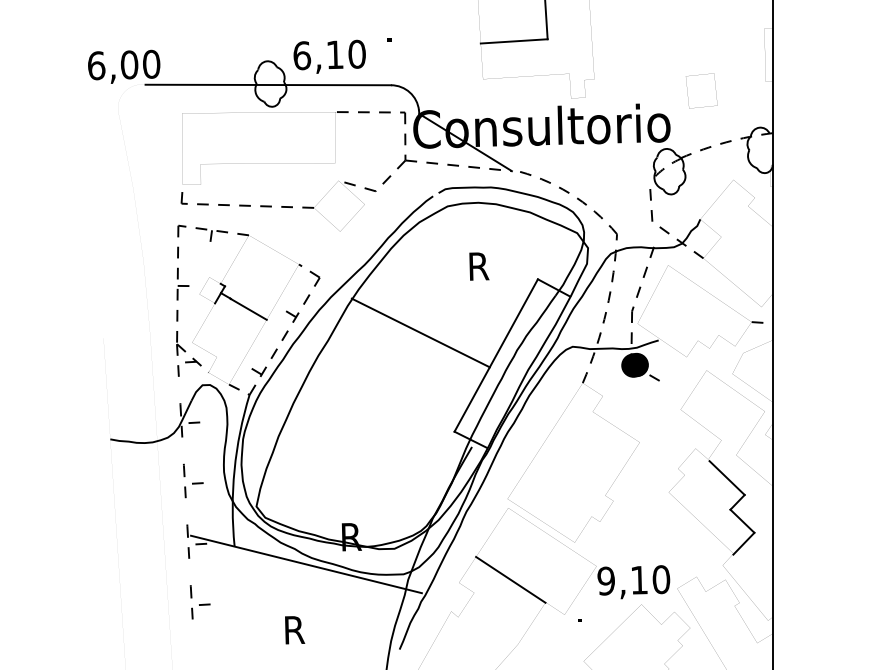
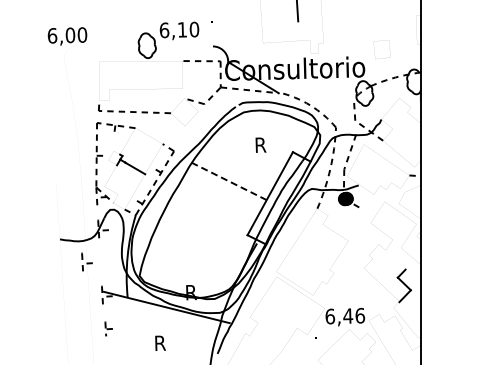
line: (513, 41) -> (279, 22), removed
line: (267, 85) -> (145, 46), removed
line: (421, 333) -> (229, 181), solid -> dashed
line: (726, 478) -> (395, 260), removed
part: (192, 480) -> (86, 261), moved
line: (511, 579) -> (278, 315), removed
text: (634, 579) -> (345, 315), 9,10 -> 6,46
part: (199, 601) -> (108, 327), size x0.7

